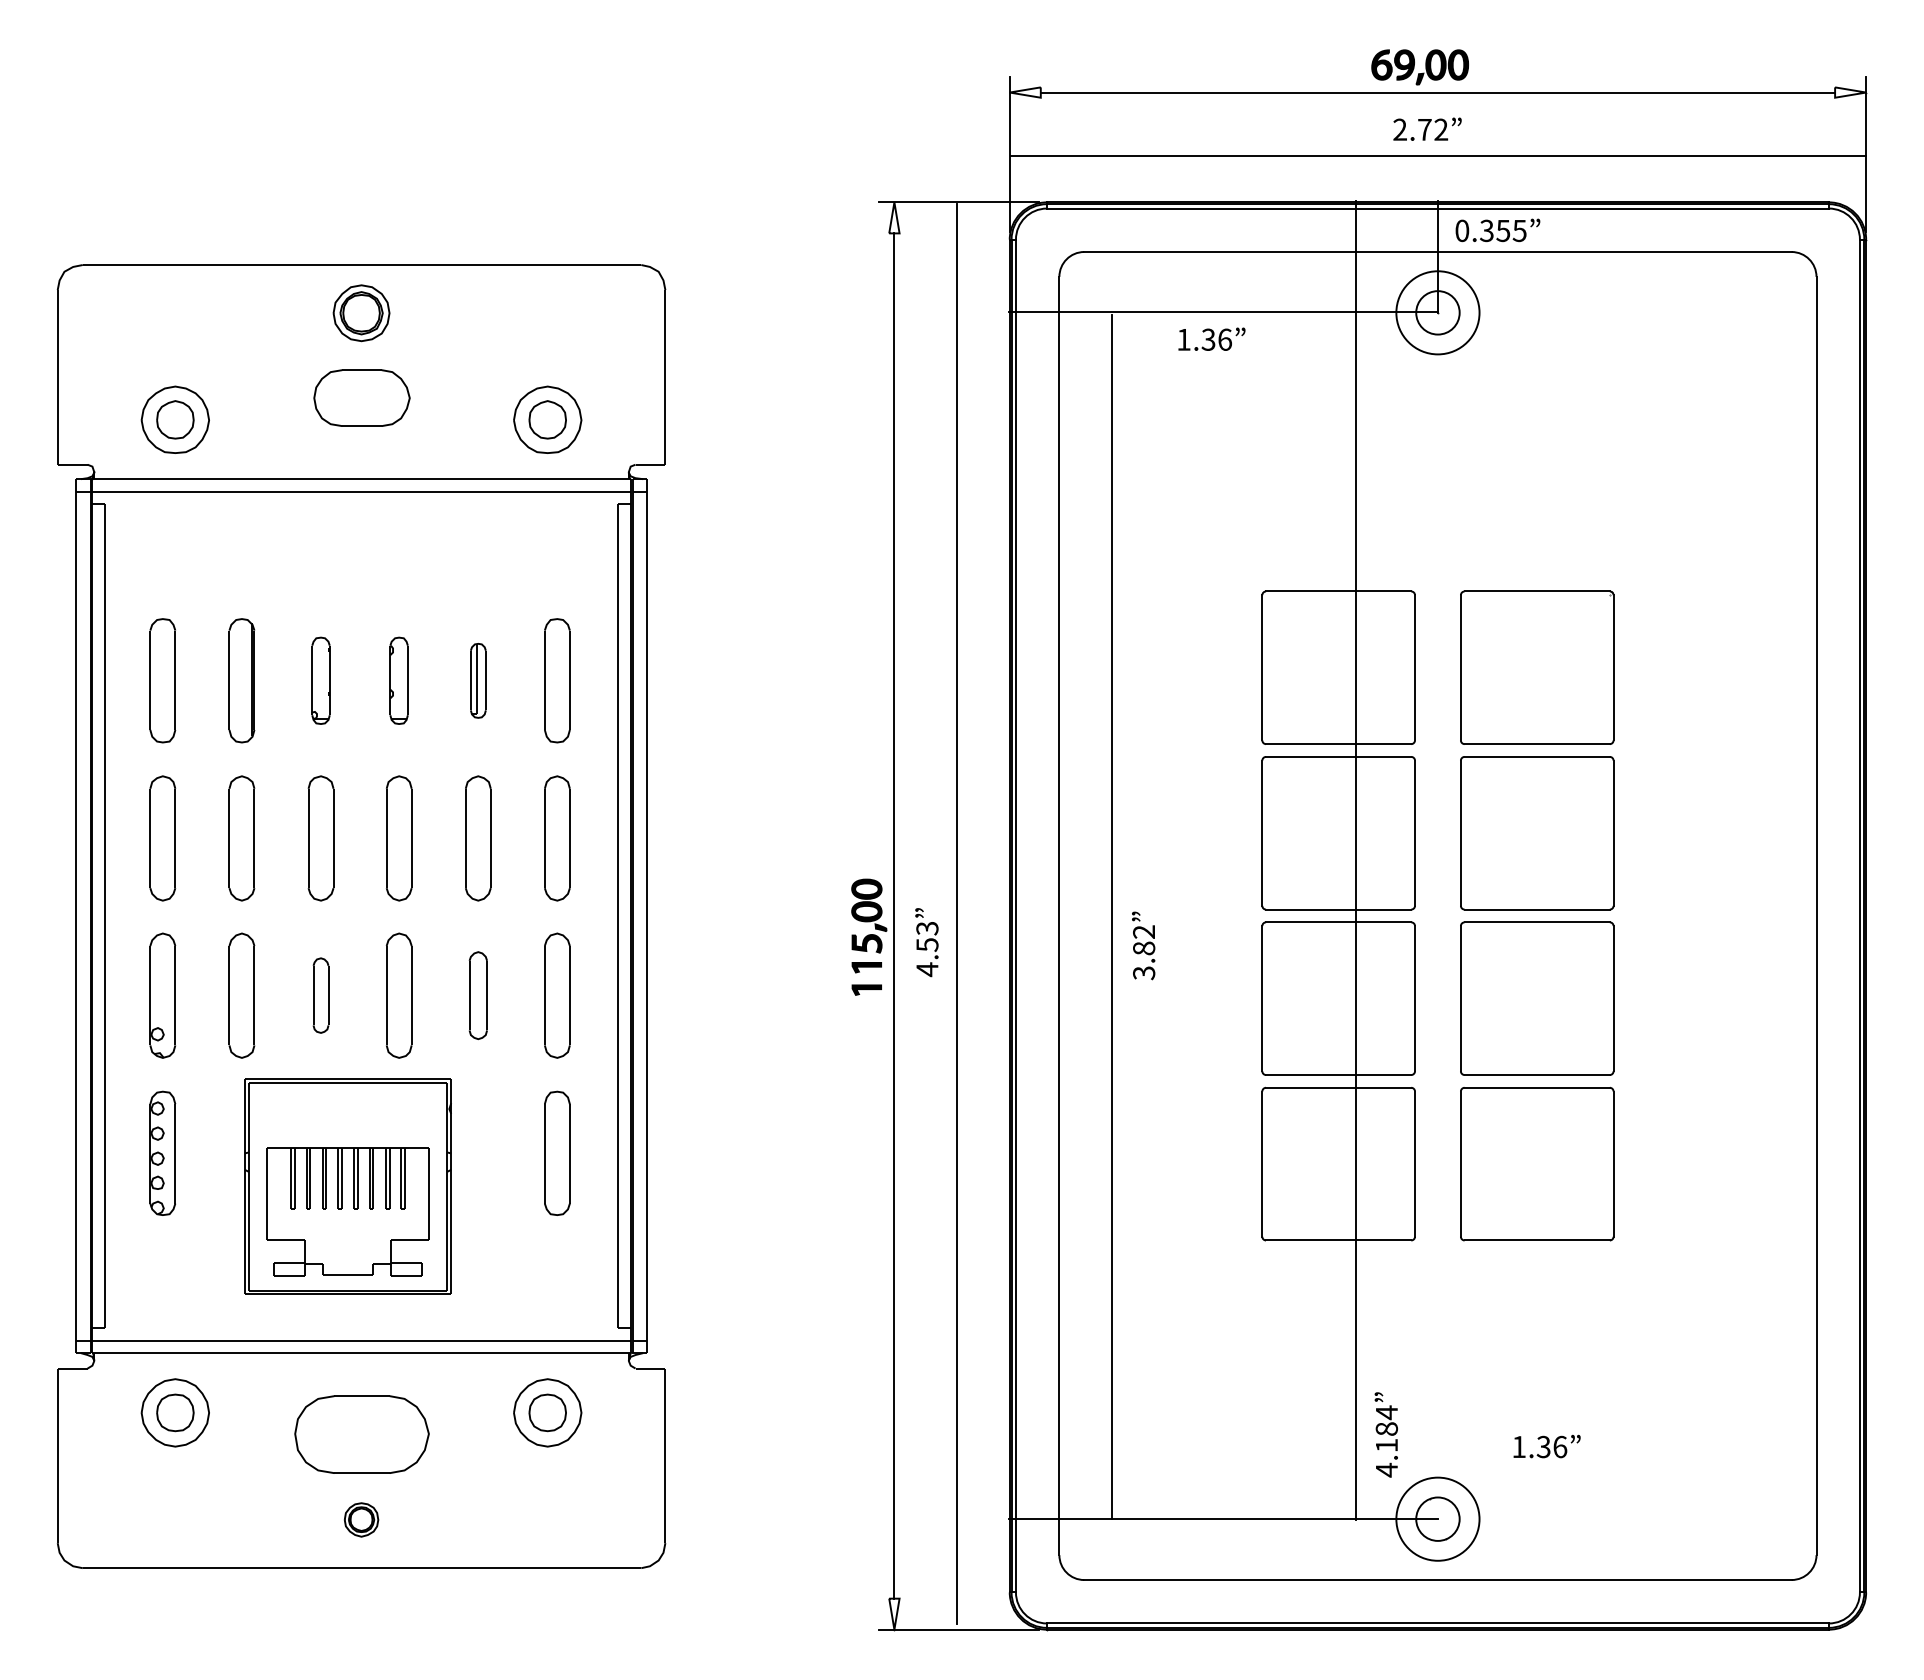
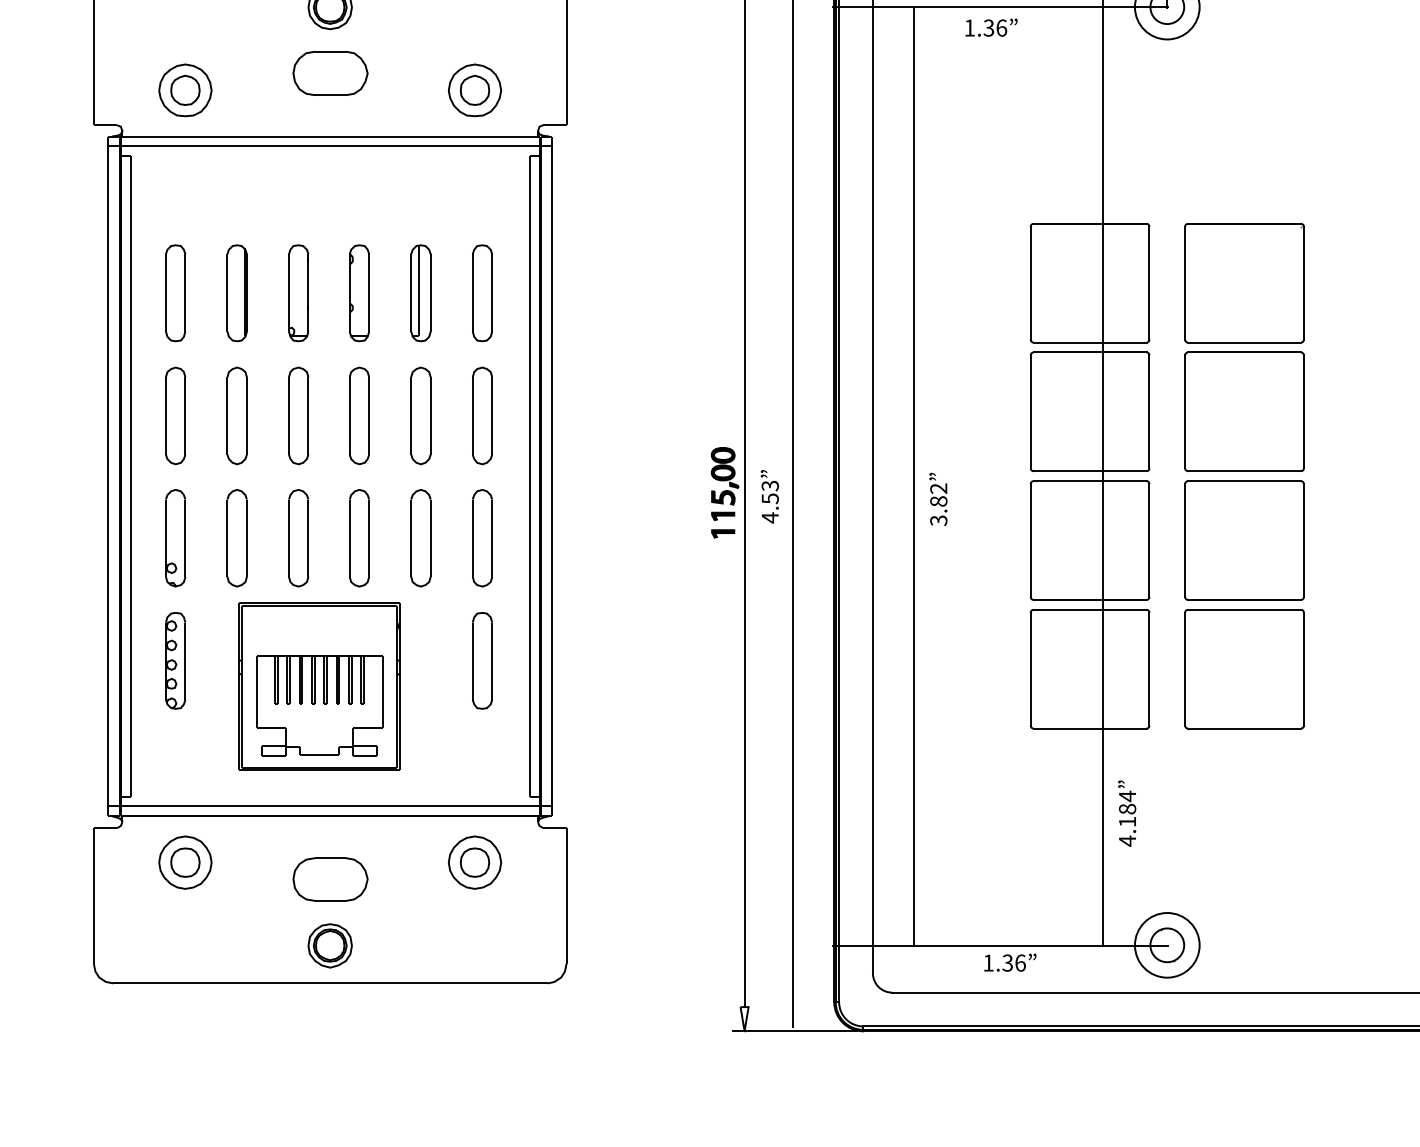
part: (320, 680) -> (298, 293), size x1.43
part: (398, 680) -> (358, 293), size x1.43
part: (478, 680) -> (421, 293), size x1.67
part: (320, 995) -> (298, 538), size x1.67
part: (478, 995) -> (421, 538), size x1.43
part: (361, 1434) -> (330, 879), size x0.71
text: (1385, 1434) -> (1126, 813), moved
text: (1546, 1446) -> (1009, 962), moved
part: (361, 1519) -> (330, 945), size x1.67

